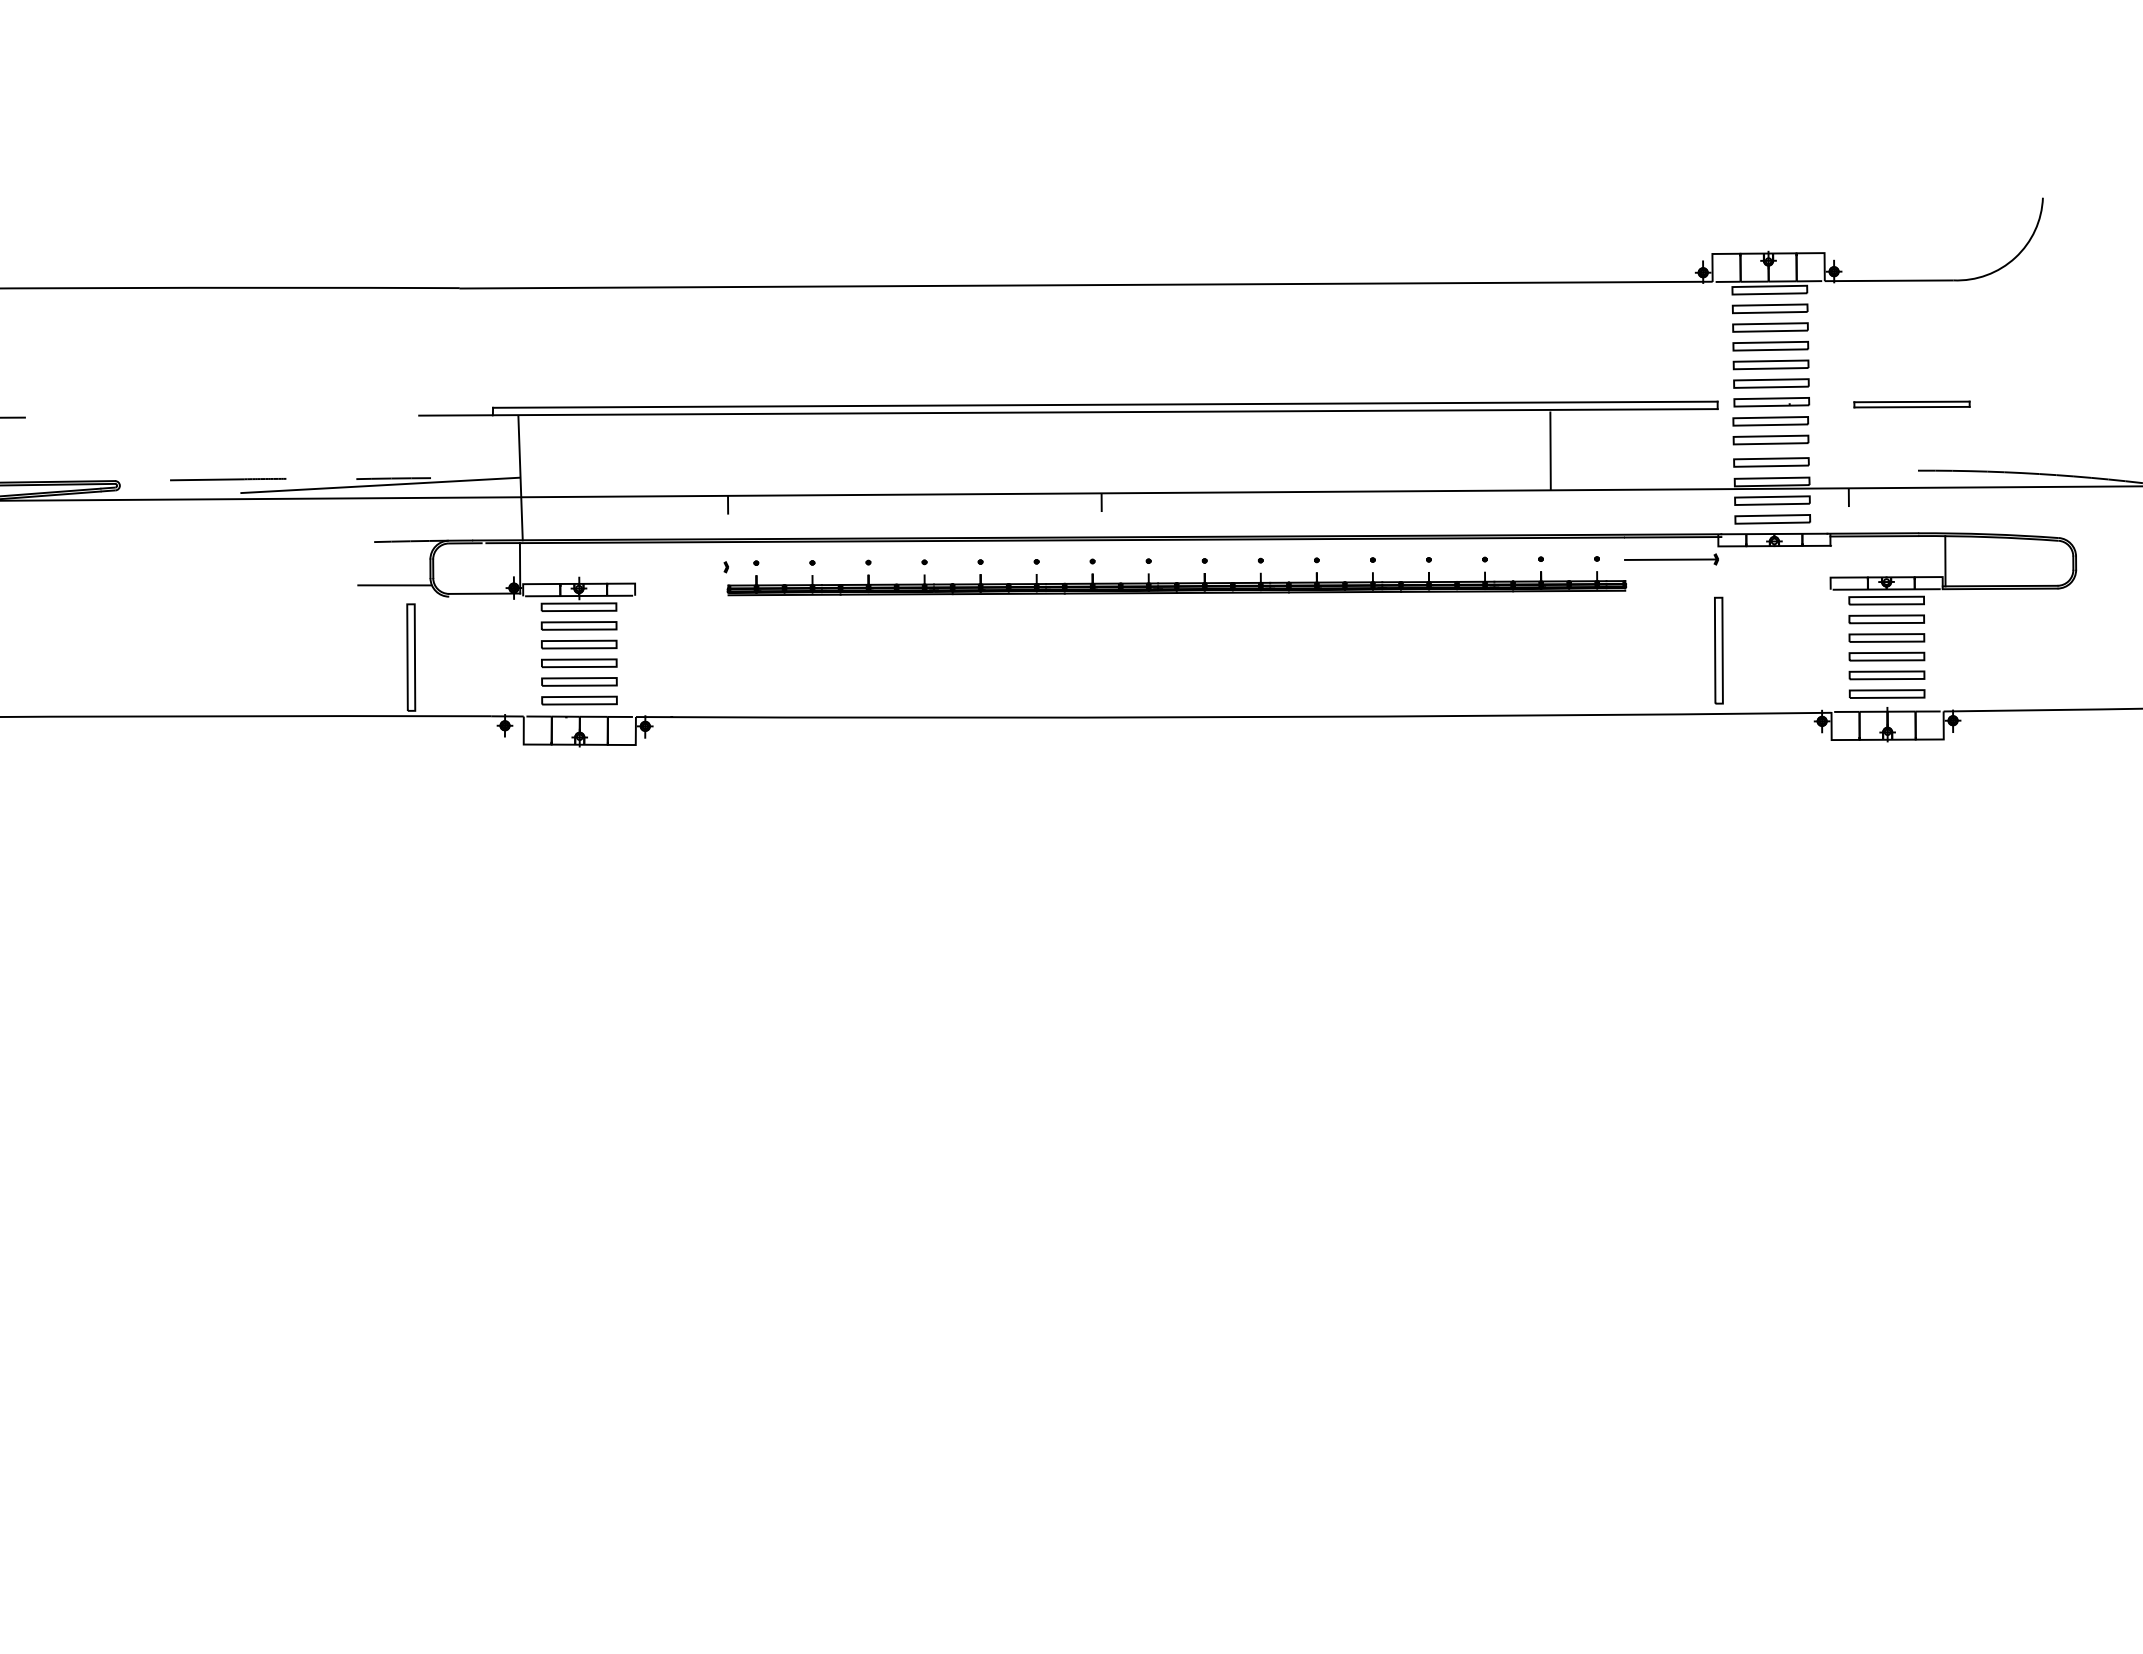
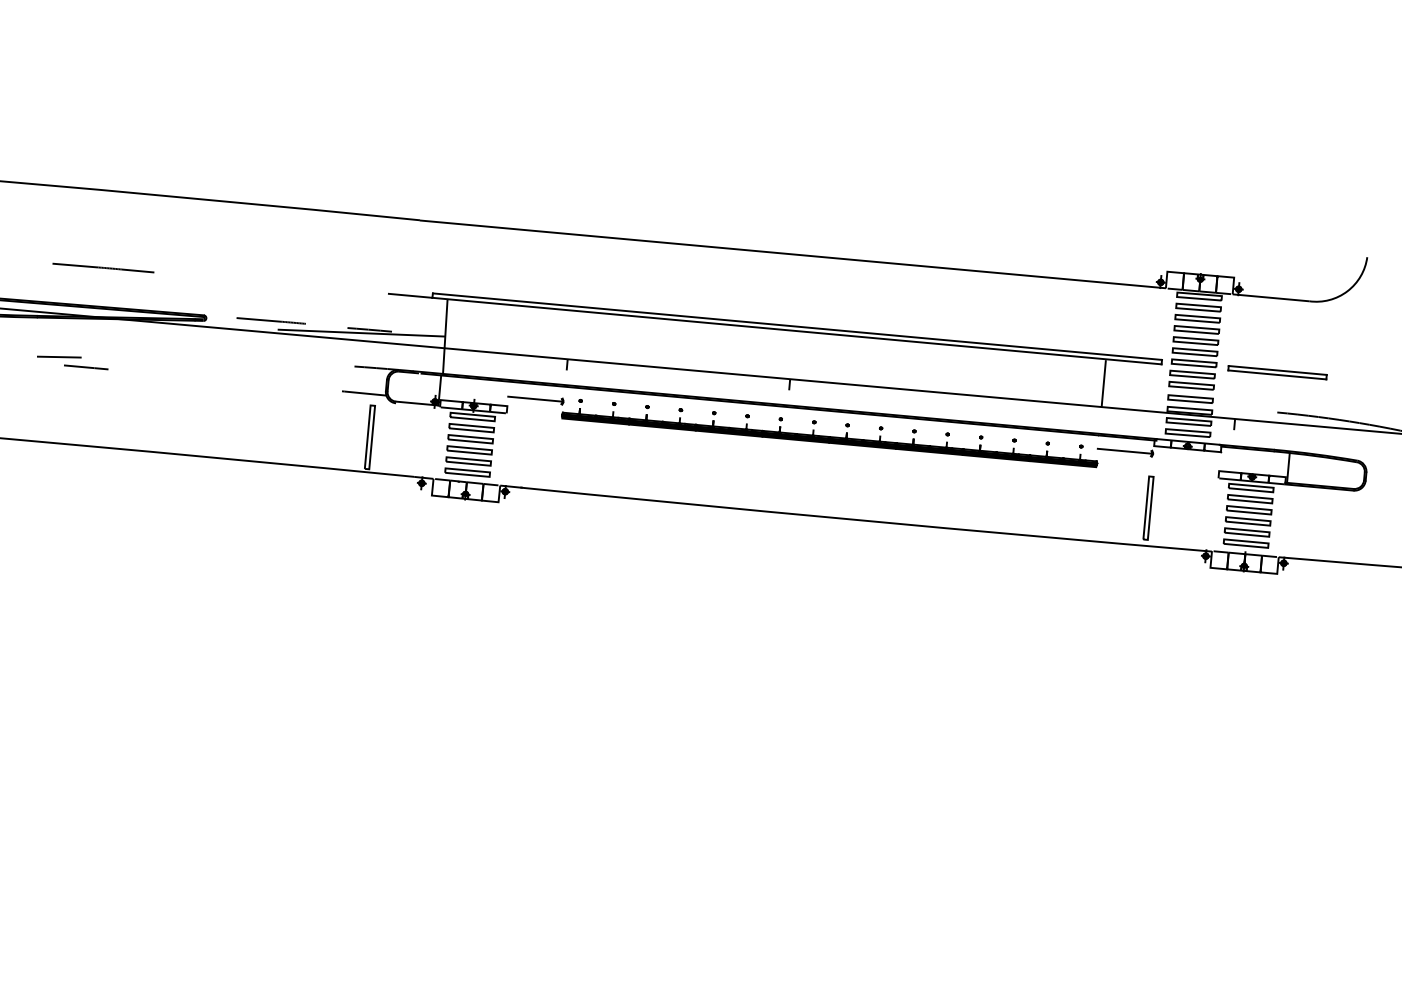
part: (1911, 404) -> (1277, 372), size x1.43
line: (1550, 450) -> (1103, 383), moved
line: (680, 566) -> (535, 398), added

